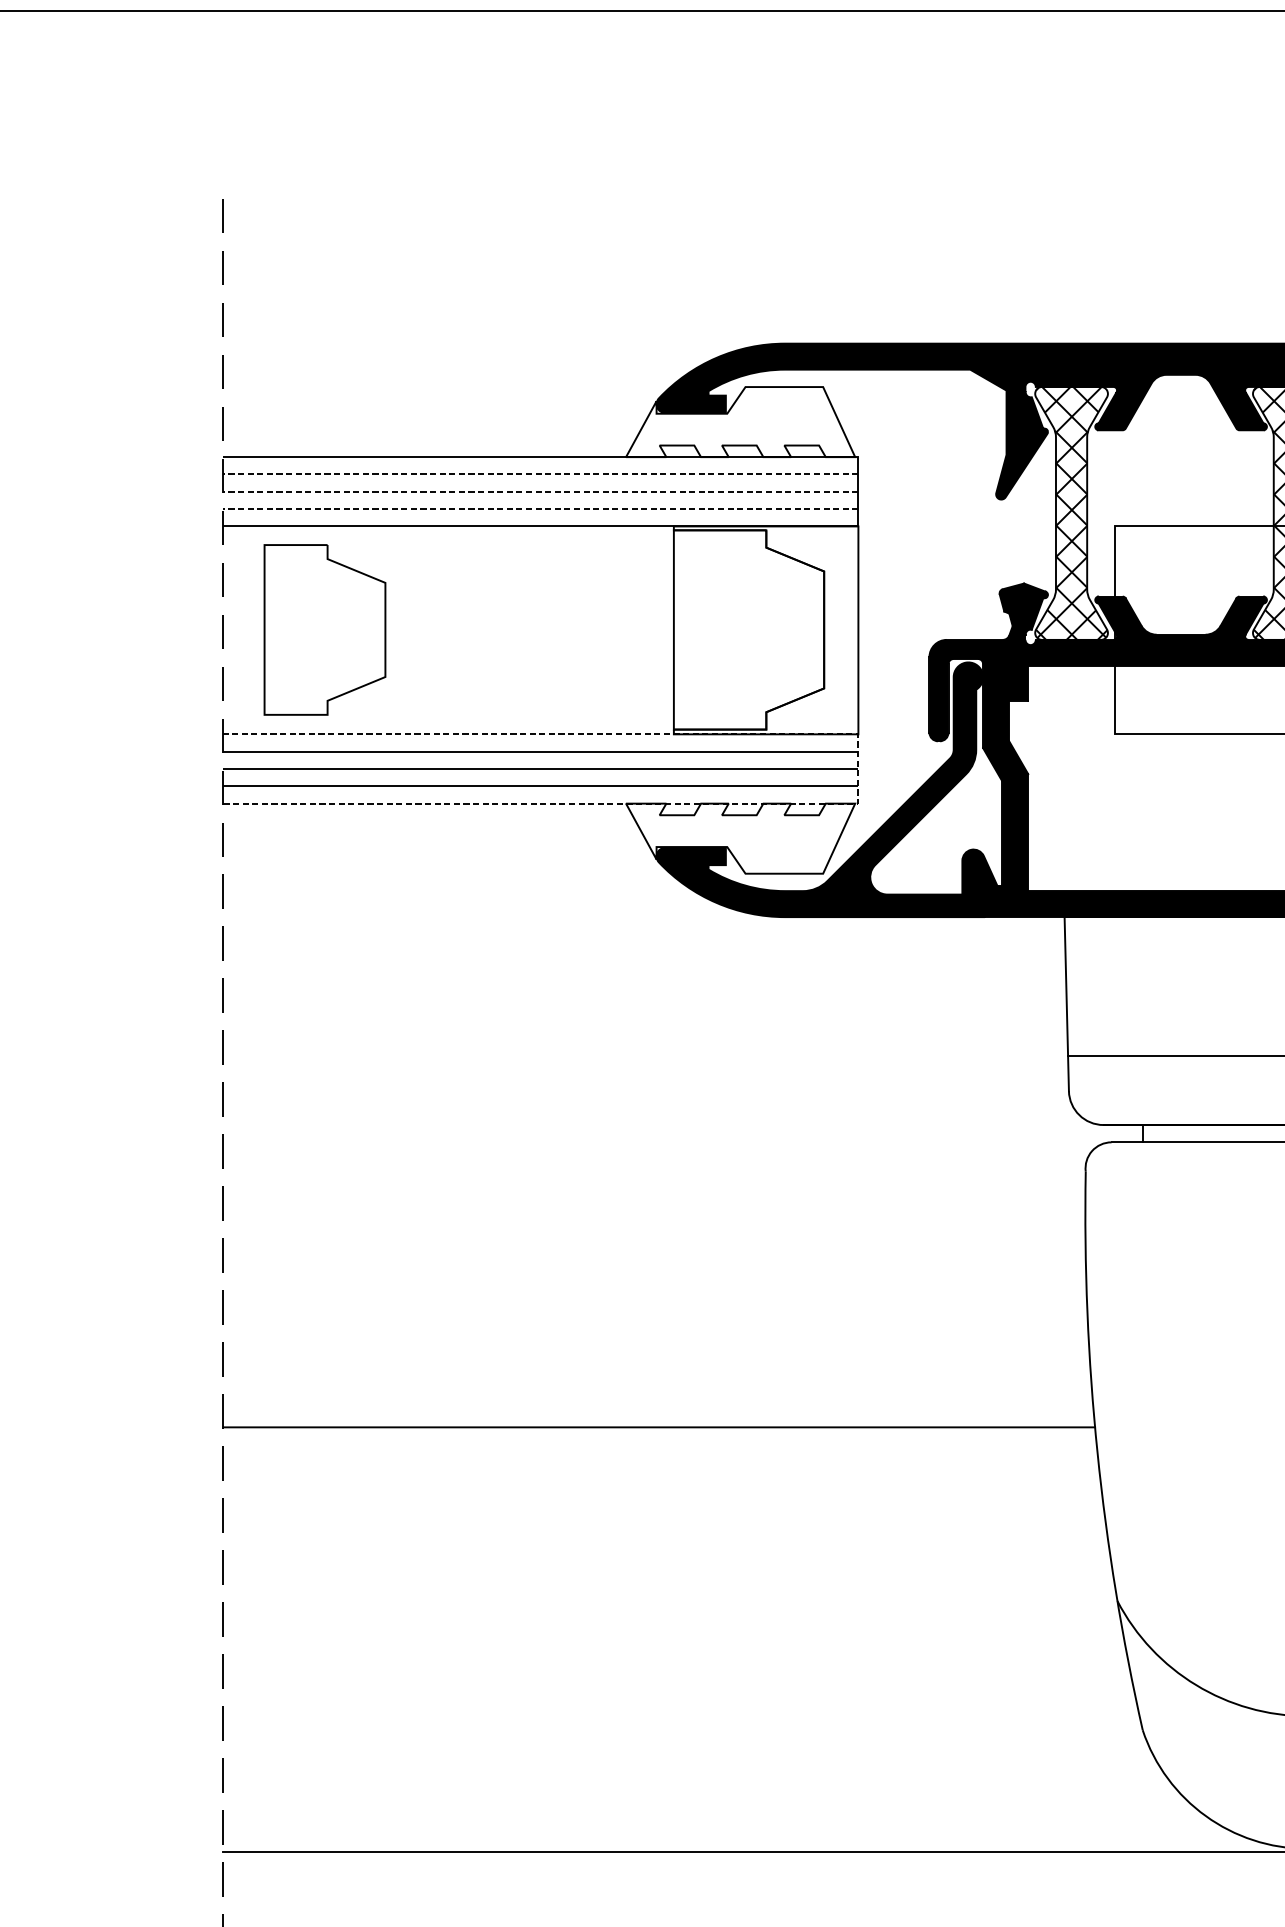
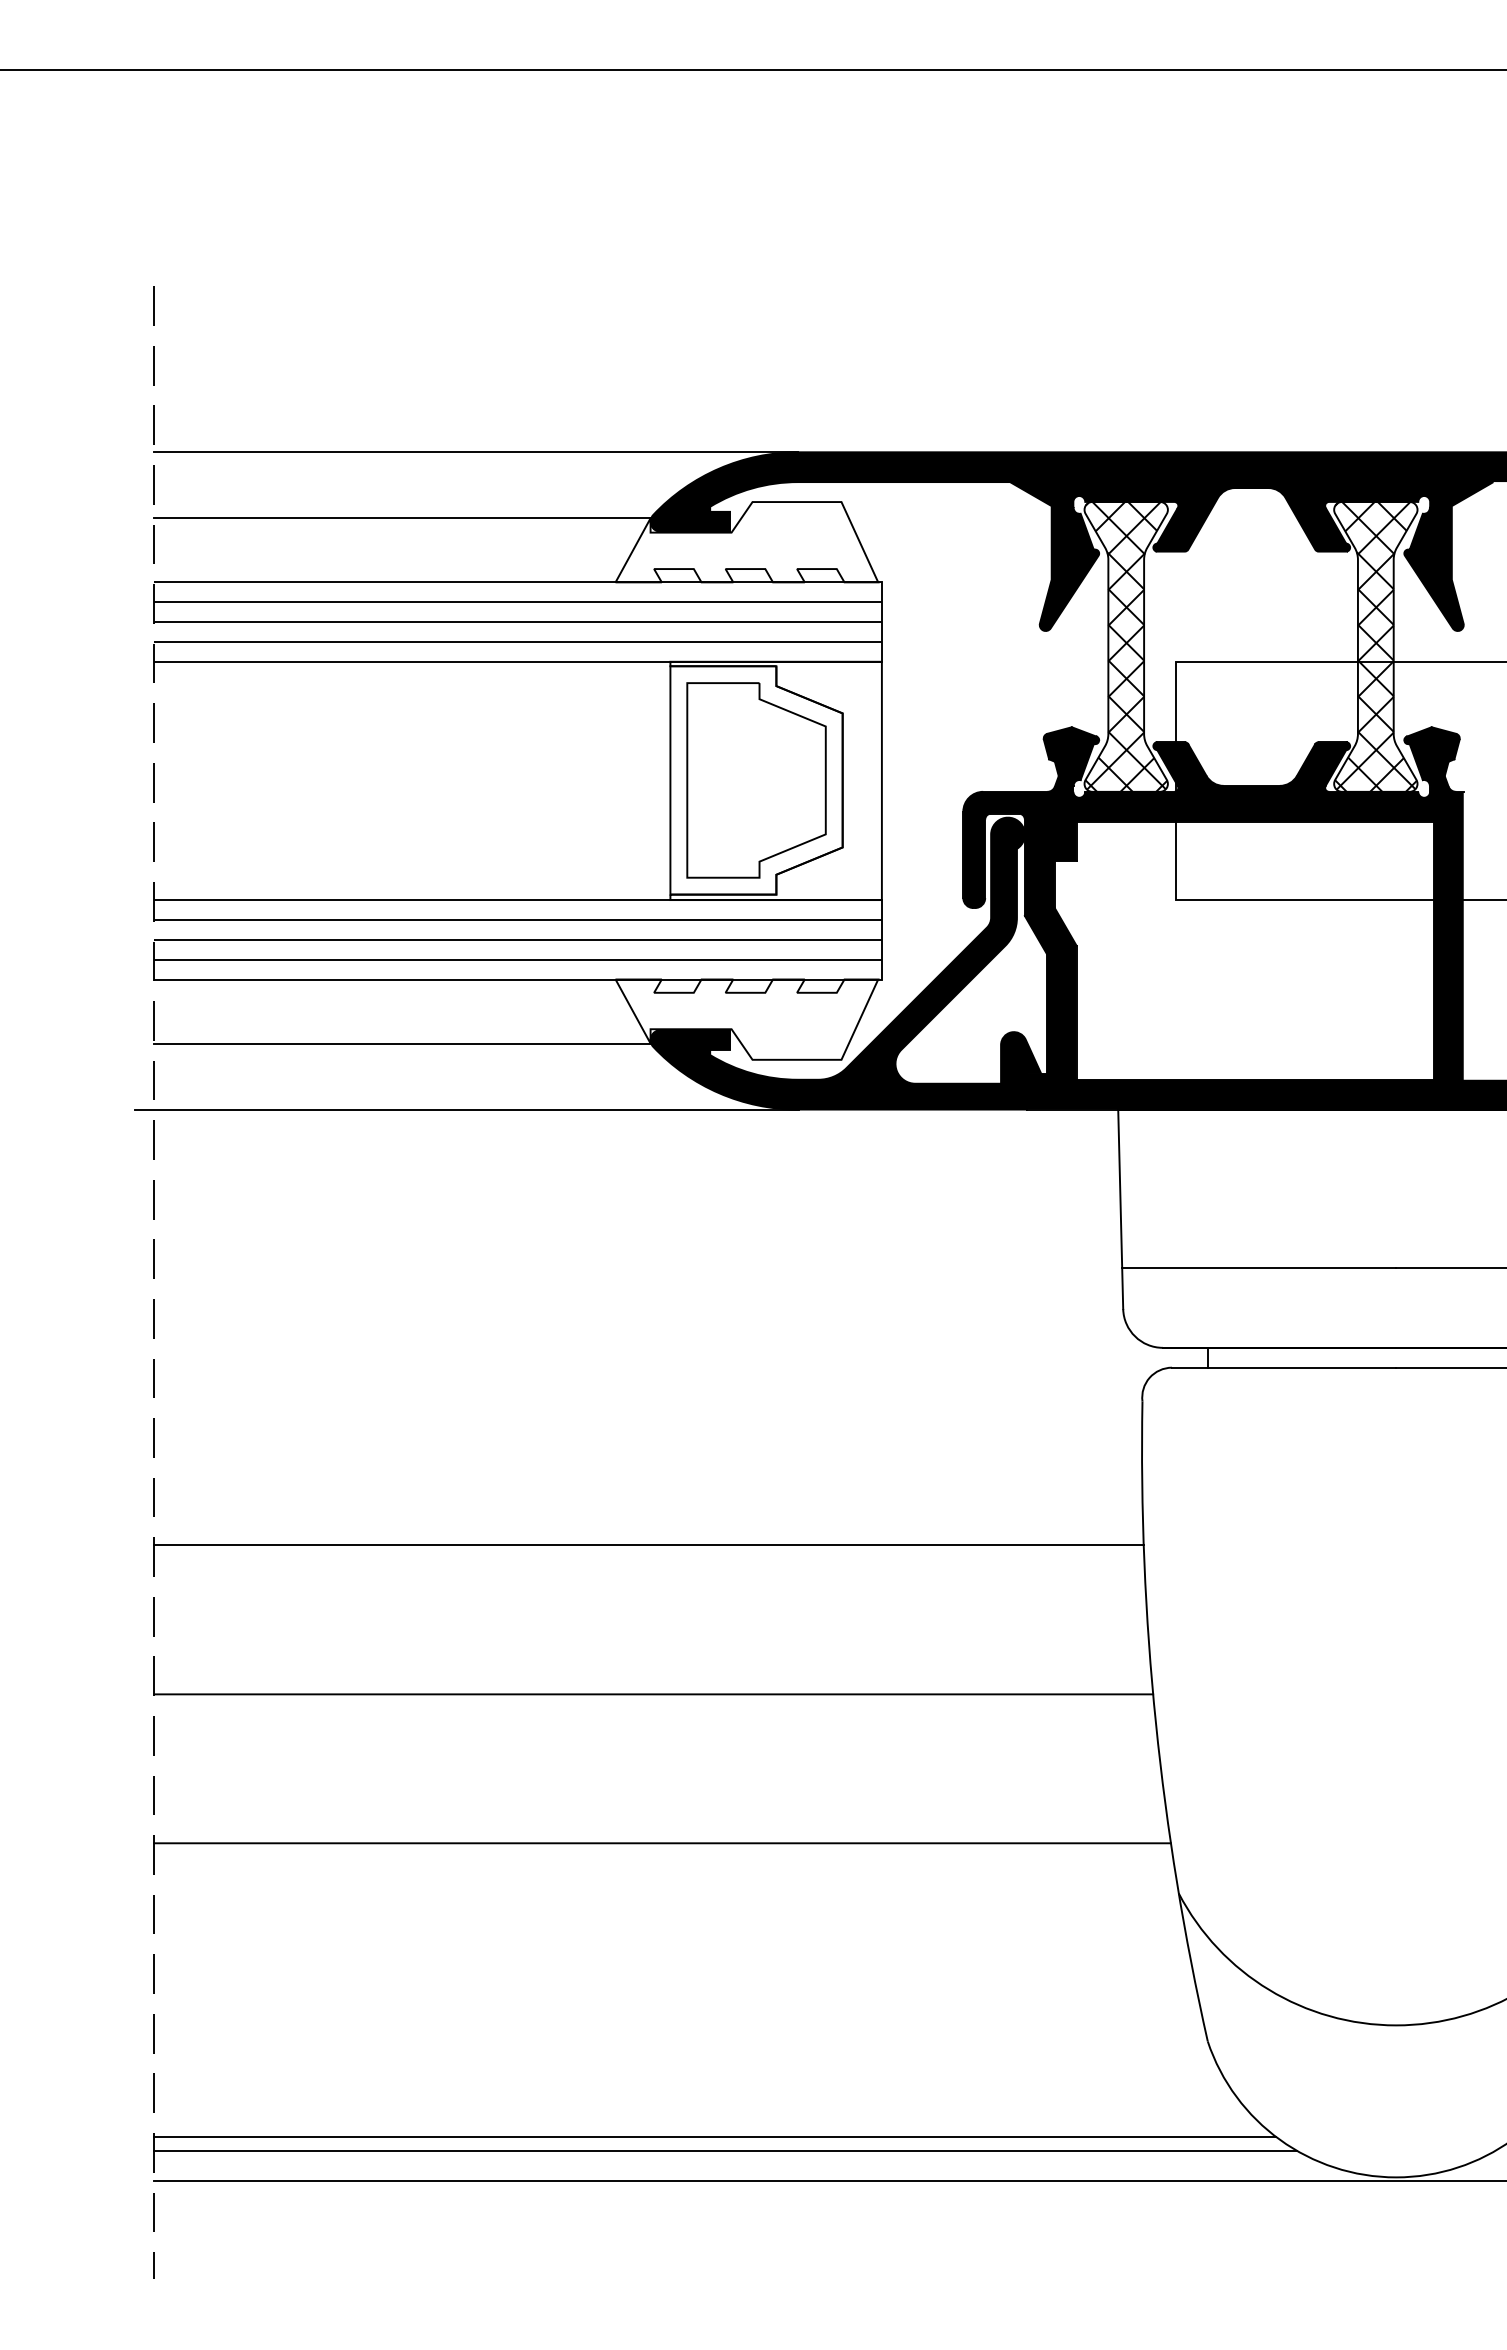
line: (504, 343) -> (476, 452), added
line: (440, 401) -> (402, 518), added
line: (541, 474) -> (518, 602), dashed -> solid
line: (541, 492) -> (518, 622), dashed -> solid
line: (541, 508) -> (518, 641), dashed -> solid
part: (324, 630) -> (756, 780), moved
line: (858, 768) -> (881, 939), dashed -> solid
line: (440, 859) -> (402, 1043), added
line: (495, 917) -> (466, 1109), added
line: (654, 1297) -> (648, 1545), added
line: (666, 1557) -> (662, 1843), added
line: (713, 1813) -> (715, 2137), added
line: (721, 1826) -> (725, 2151), added

